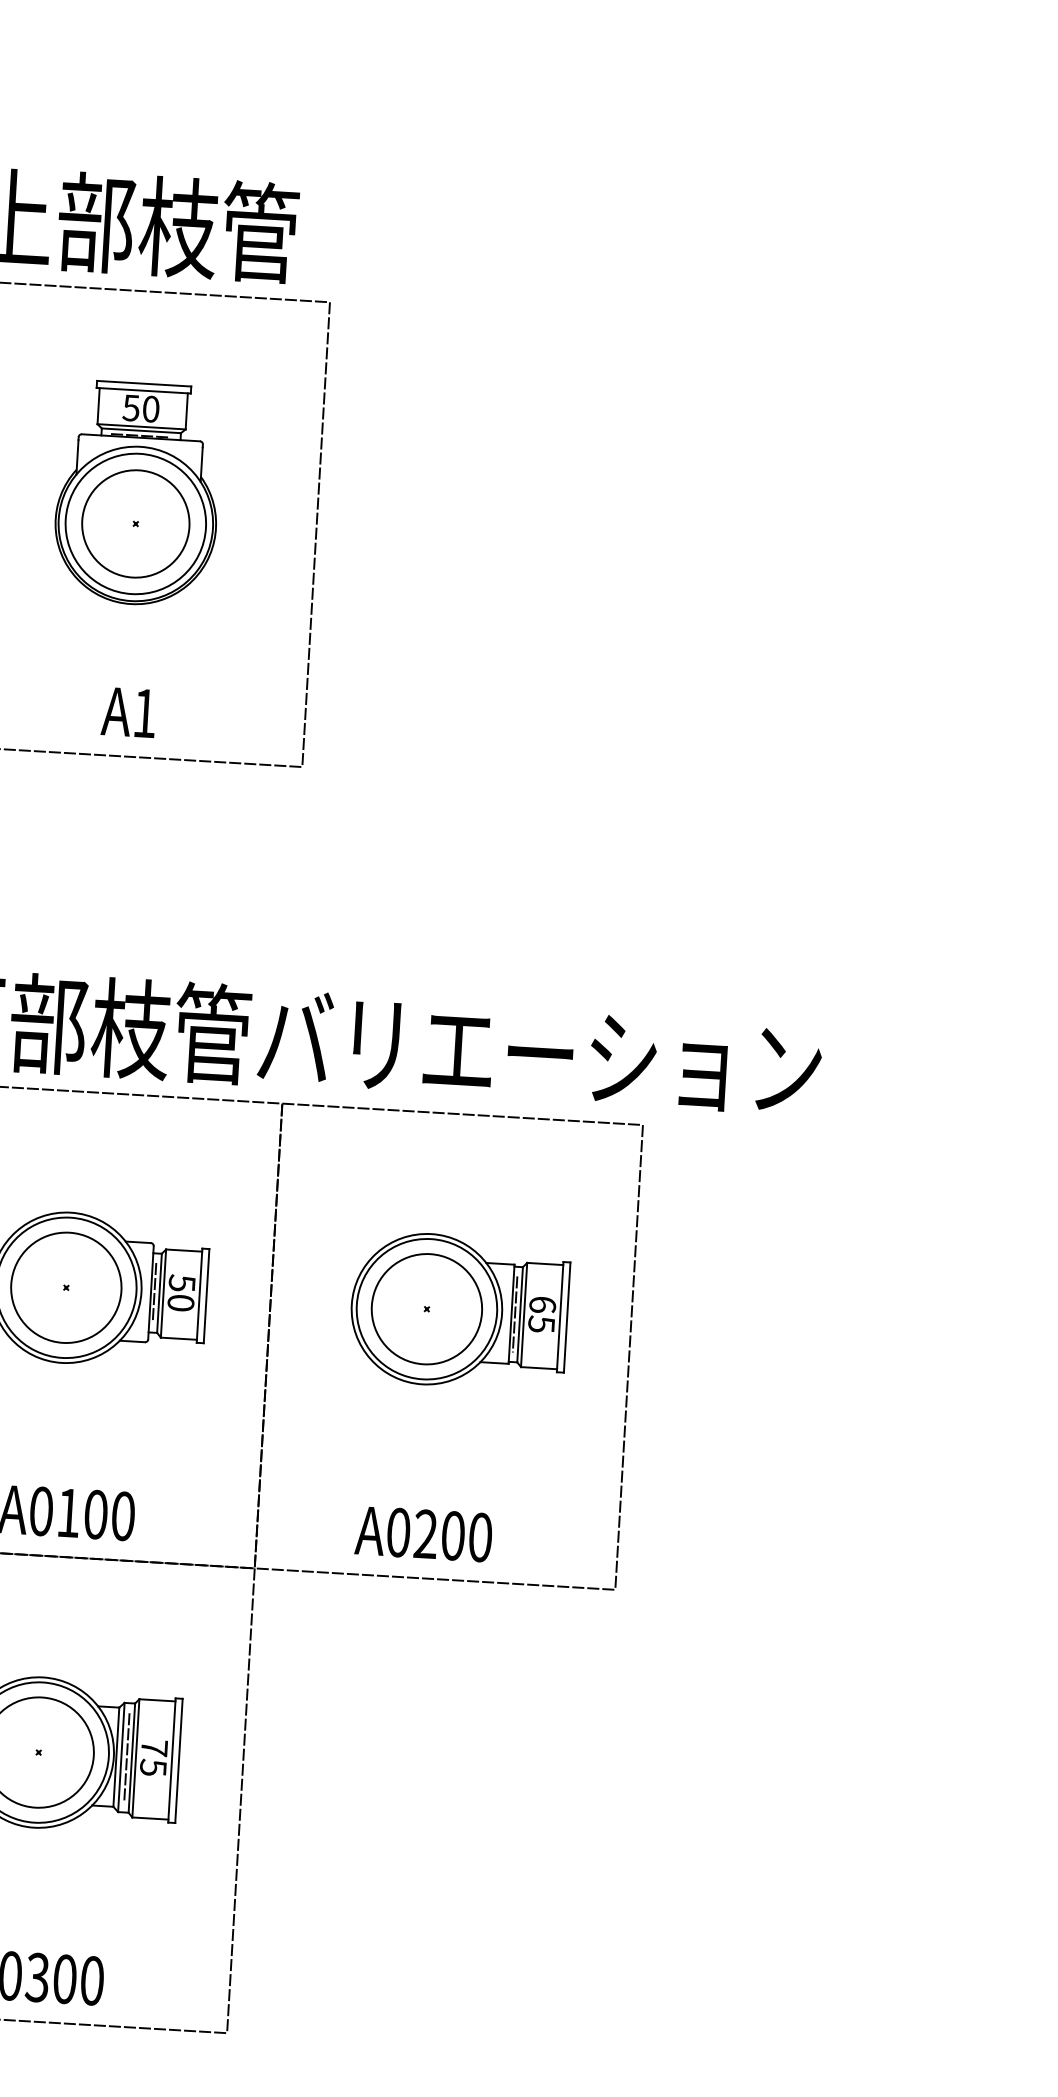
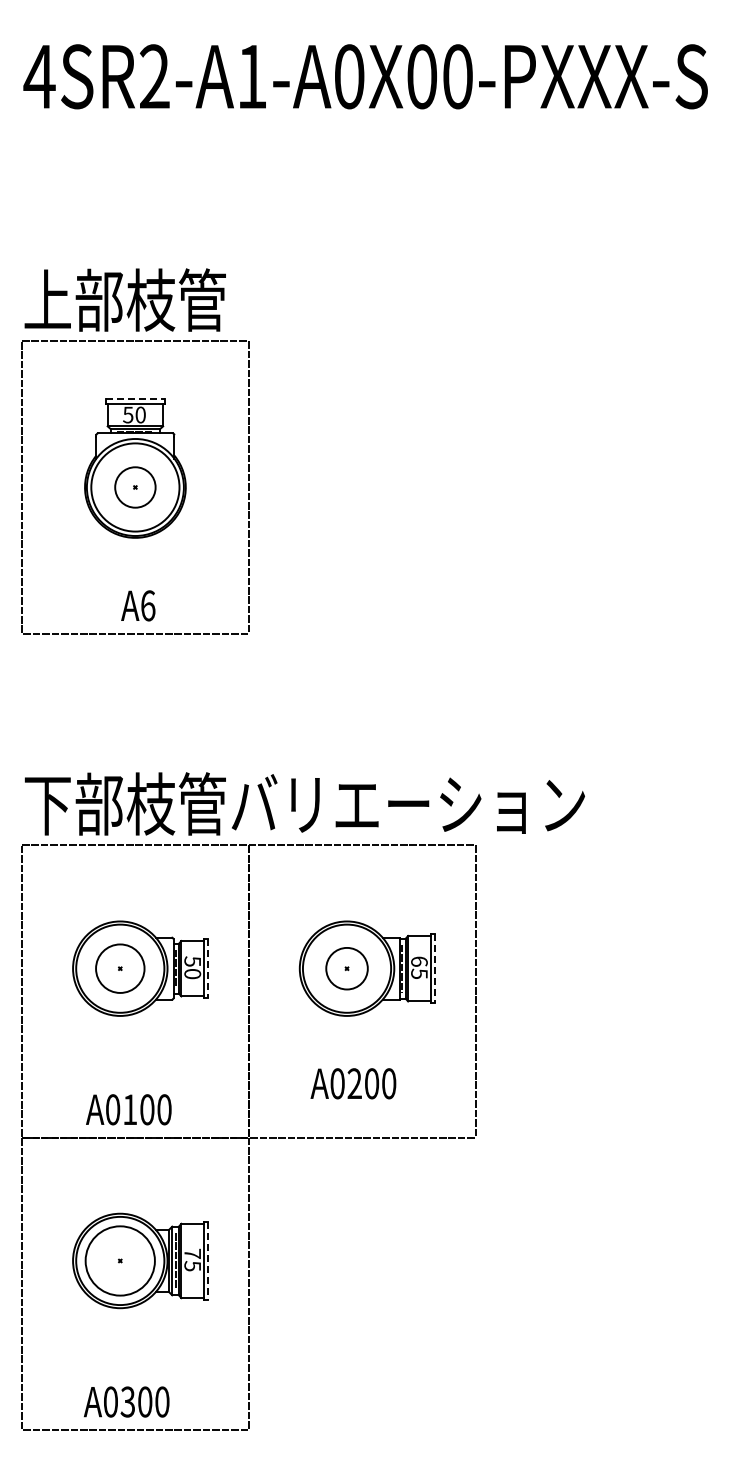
line: (144, 384) -> (135, 399), solid -> dashed
circle: (135, 523) -> (135, 487), size x0.6
text: (145, 712) -> (148, 605), A1 -> A6
circle: (65, 1287) -> (119, 968), size x0.7
line: (206, 1295) -> (208, 968), solid -> dashed
circle: (426, 1308) -> (346, 968), size x0.6
line: (567, 1317) -> (435, 968), solid -> dashed
text: (423, 1533) -> (353, 1083), moved
line: (178, 1761) -> (208, 1261), solid -> dashed

